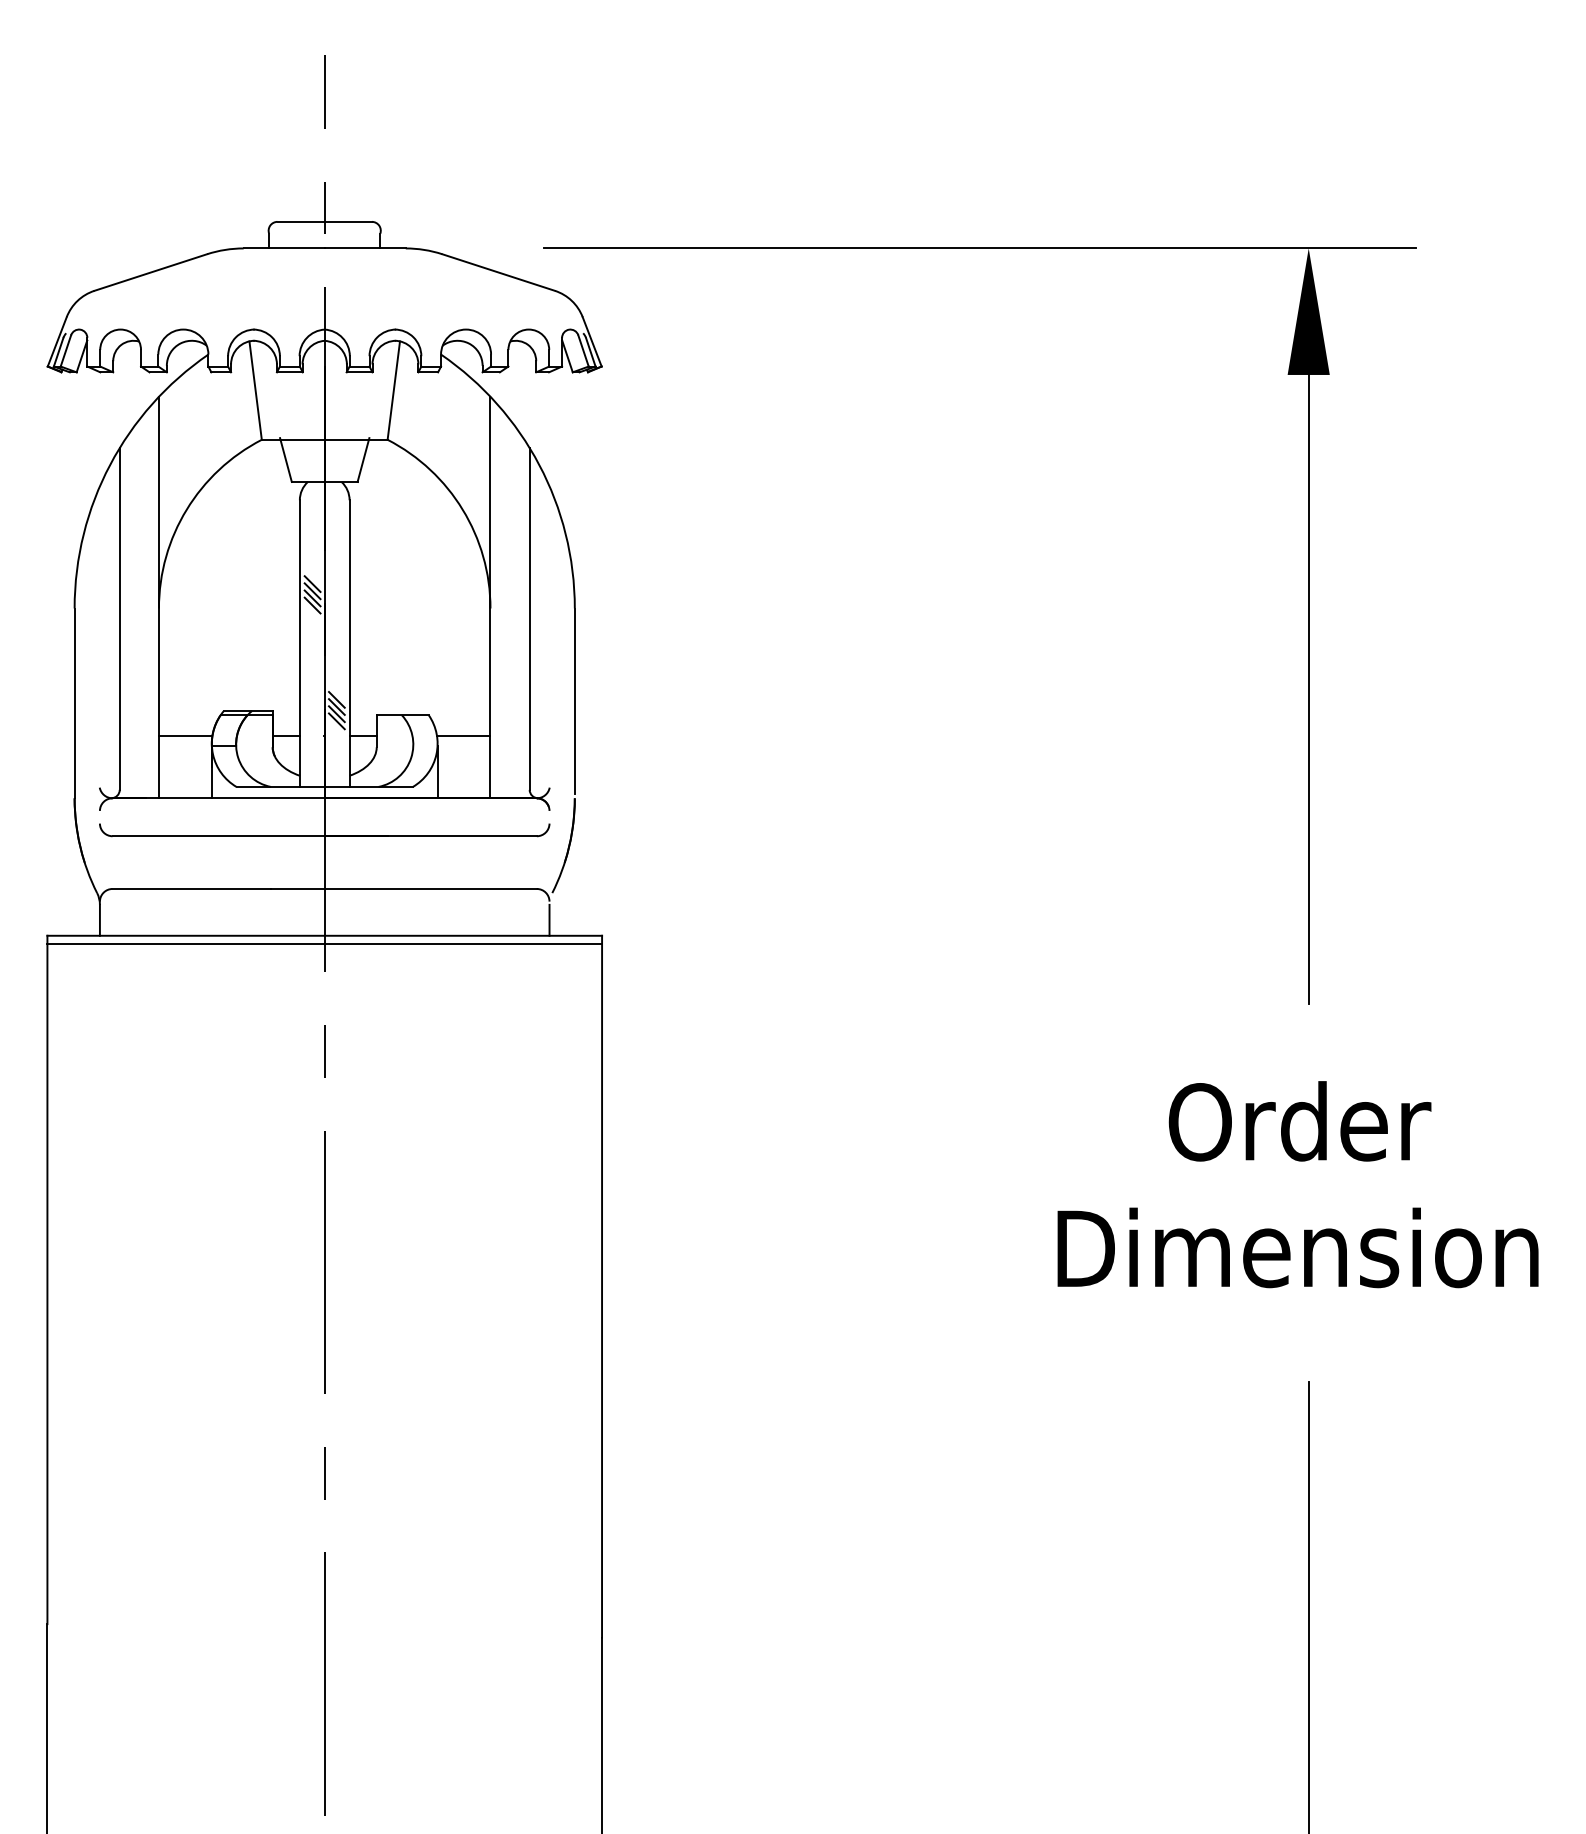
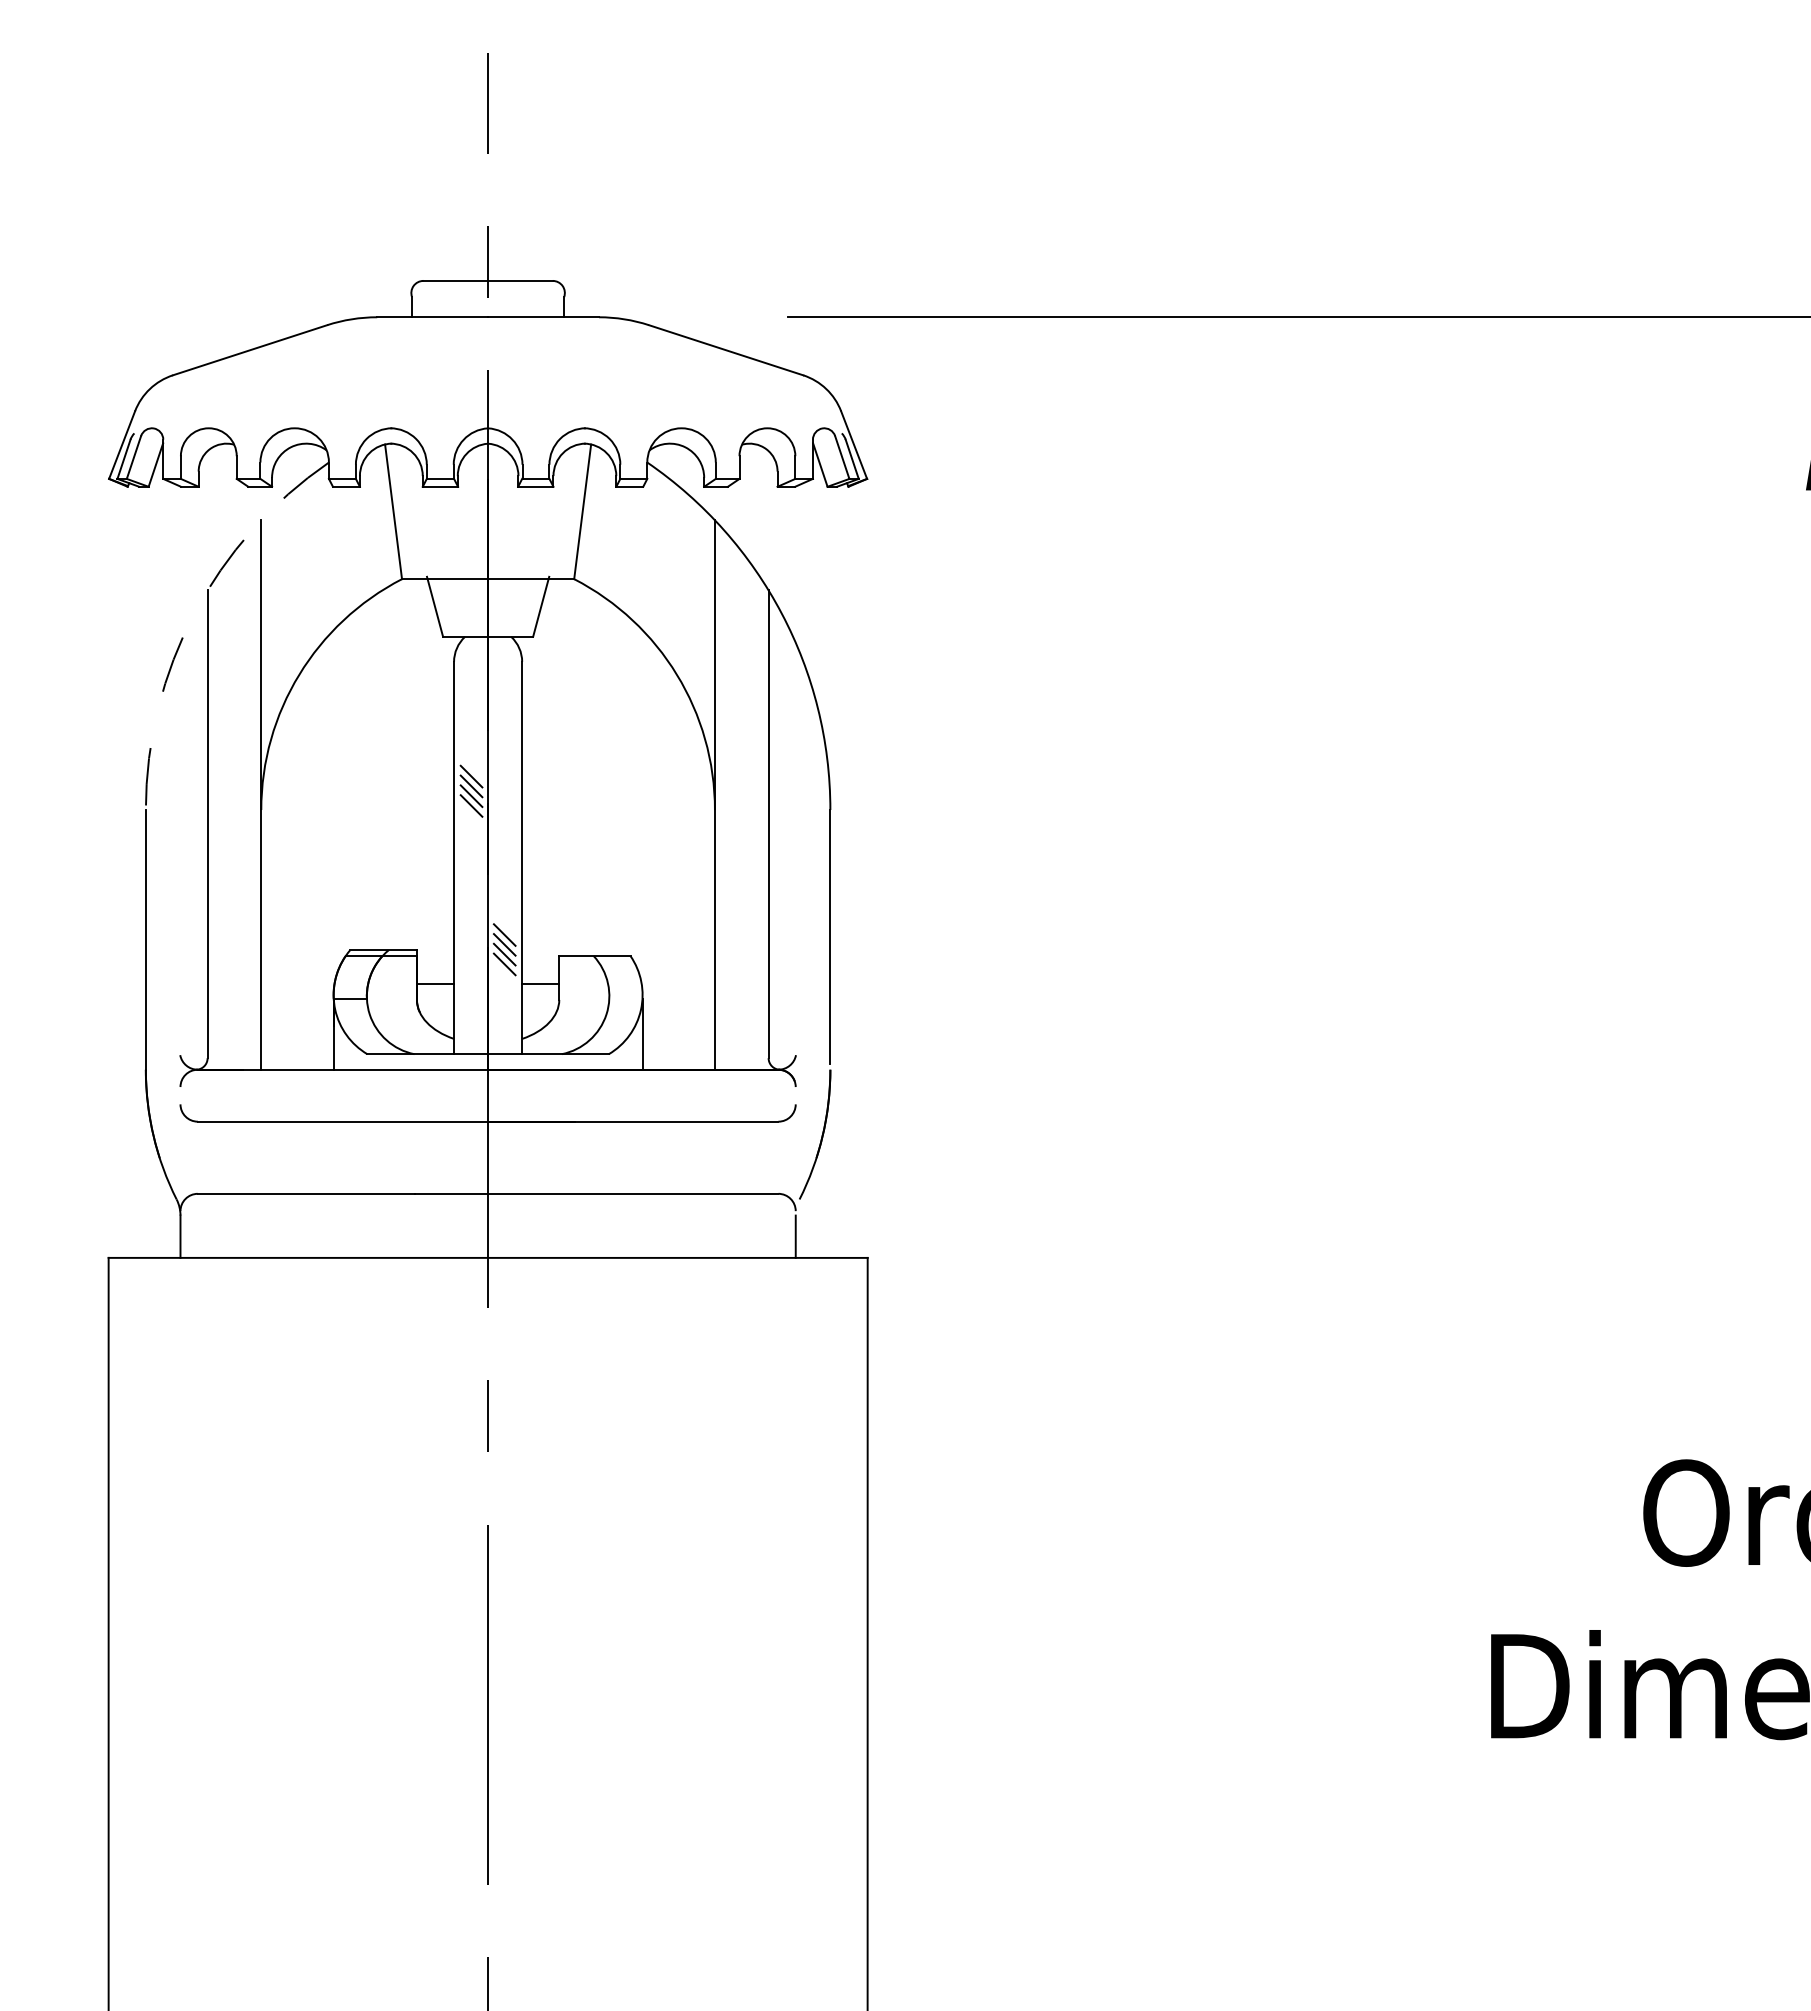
arc: (110, 465) -> (194, 614), solid -> dashed
line: (185, 735) -> (297, 983), removed
line: (463, 735) -> (678, 983), removed
line: (324, 944) -> (487, 1269), removed

